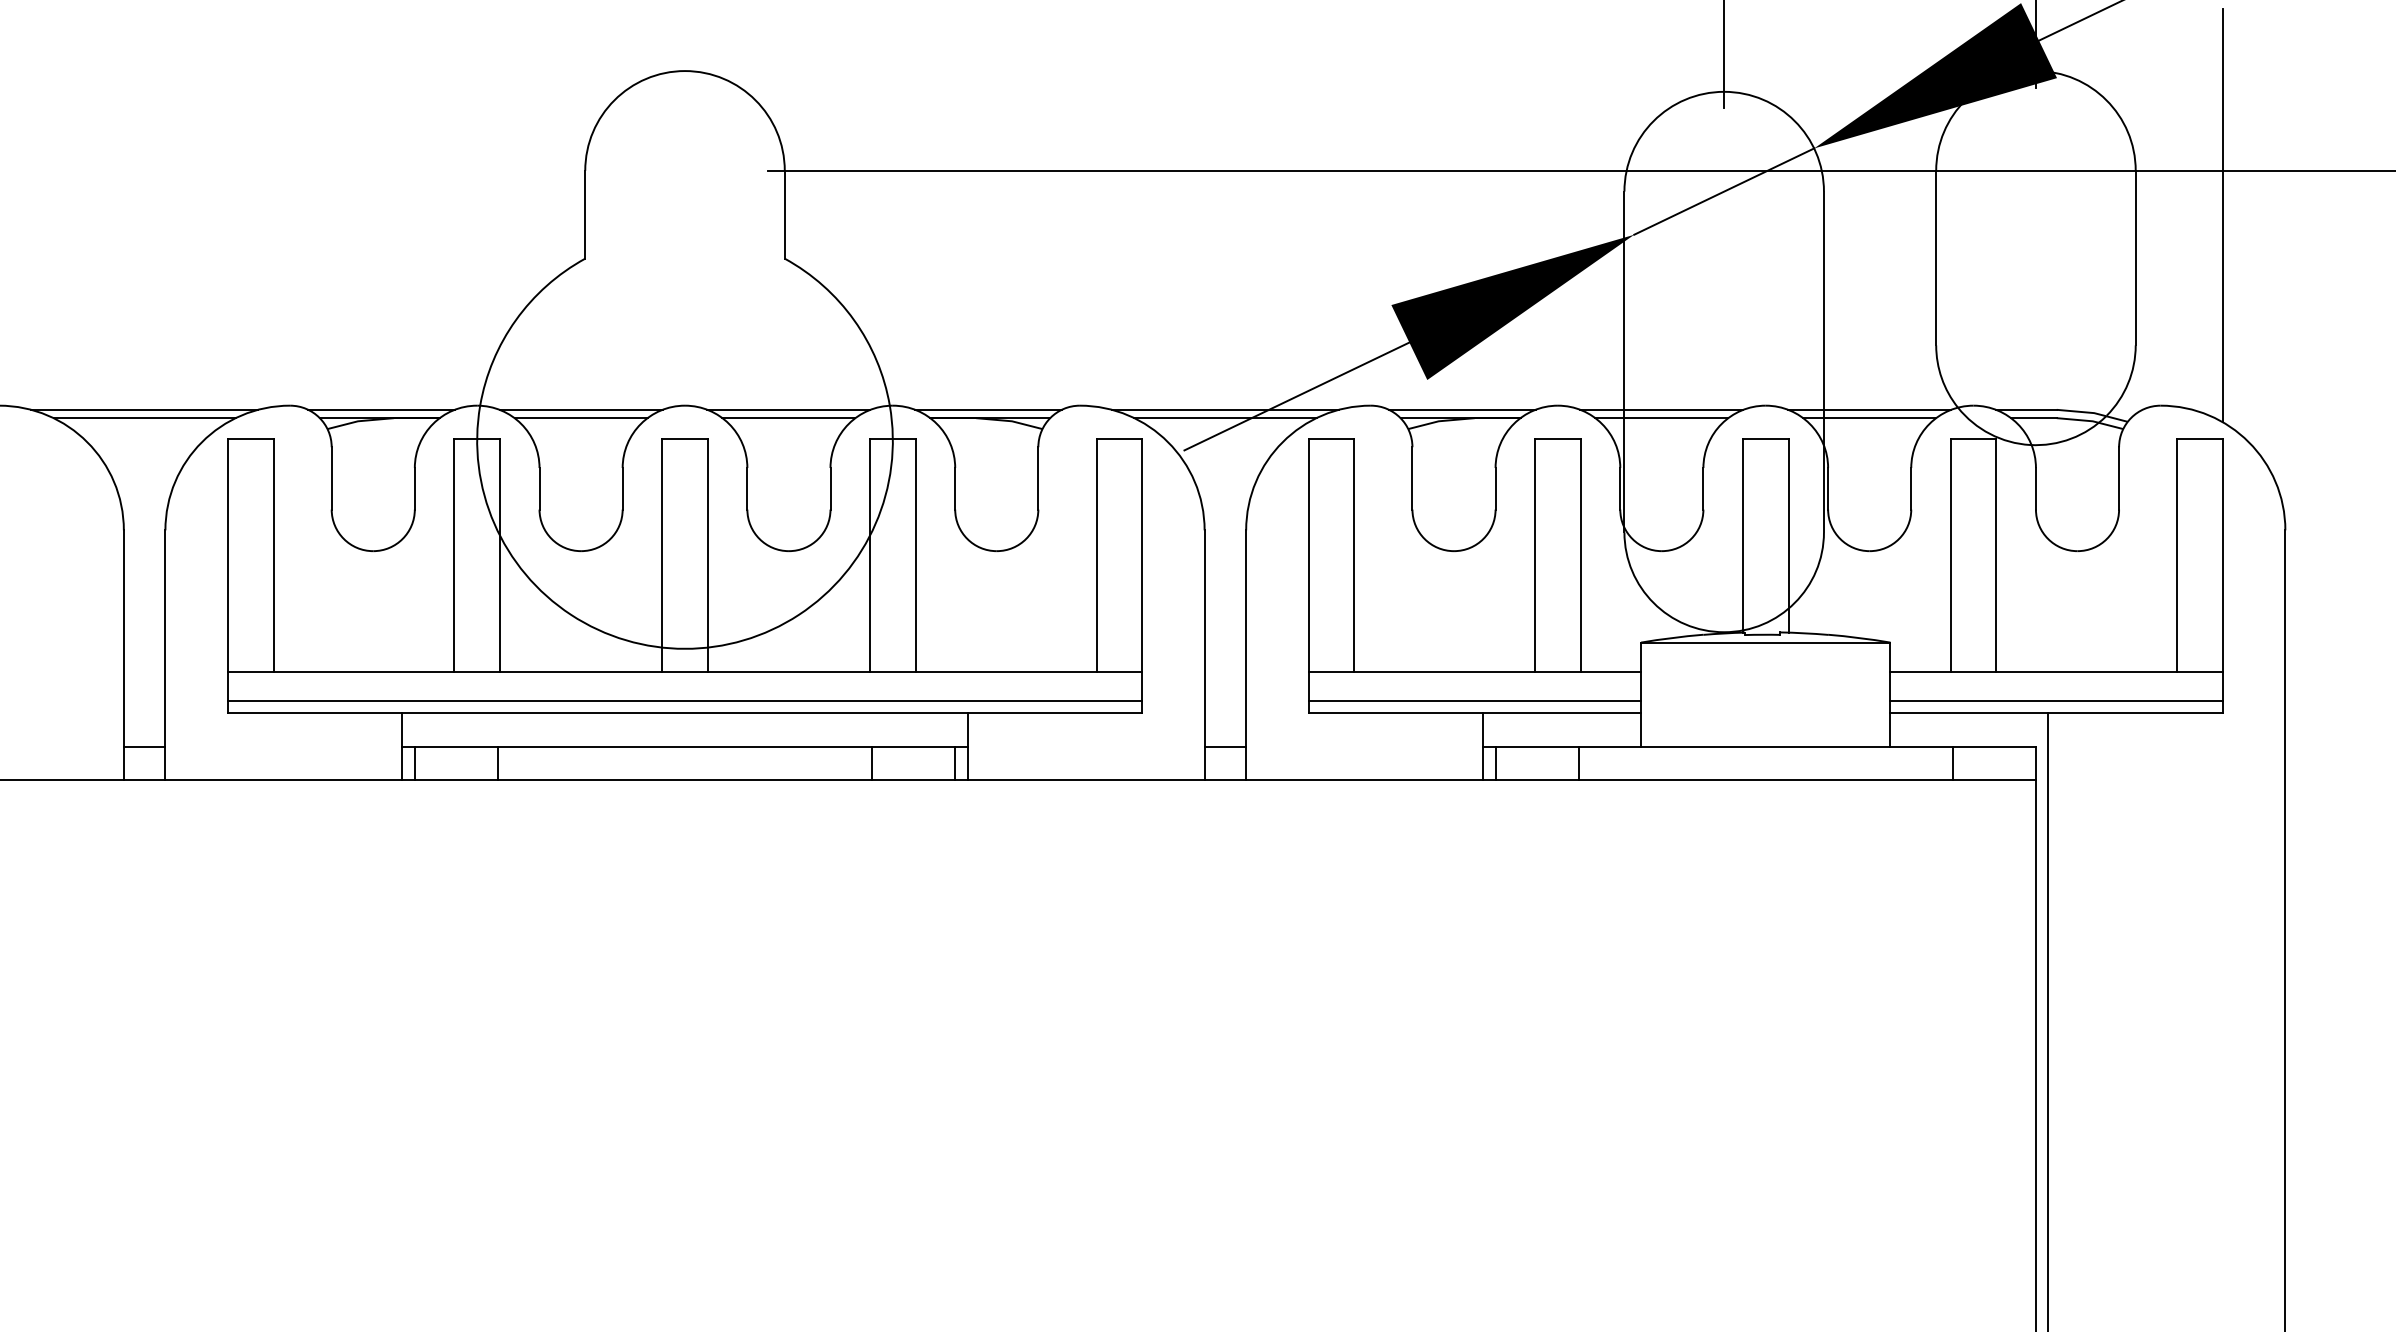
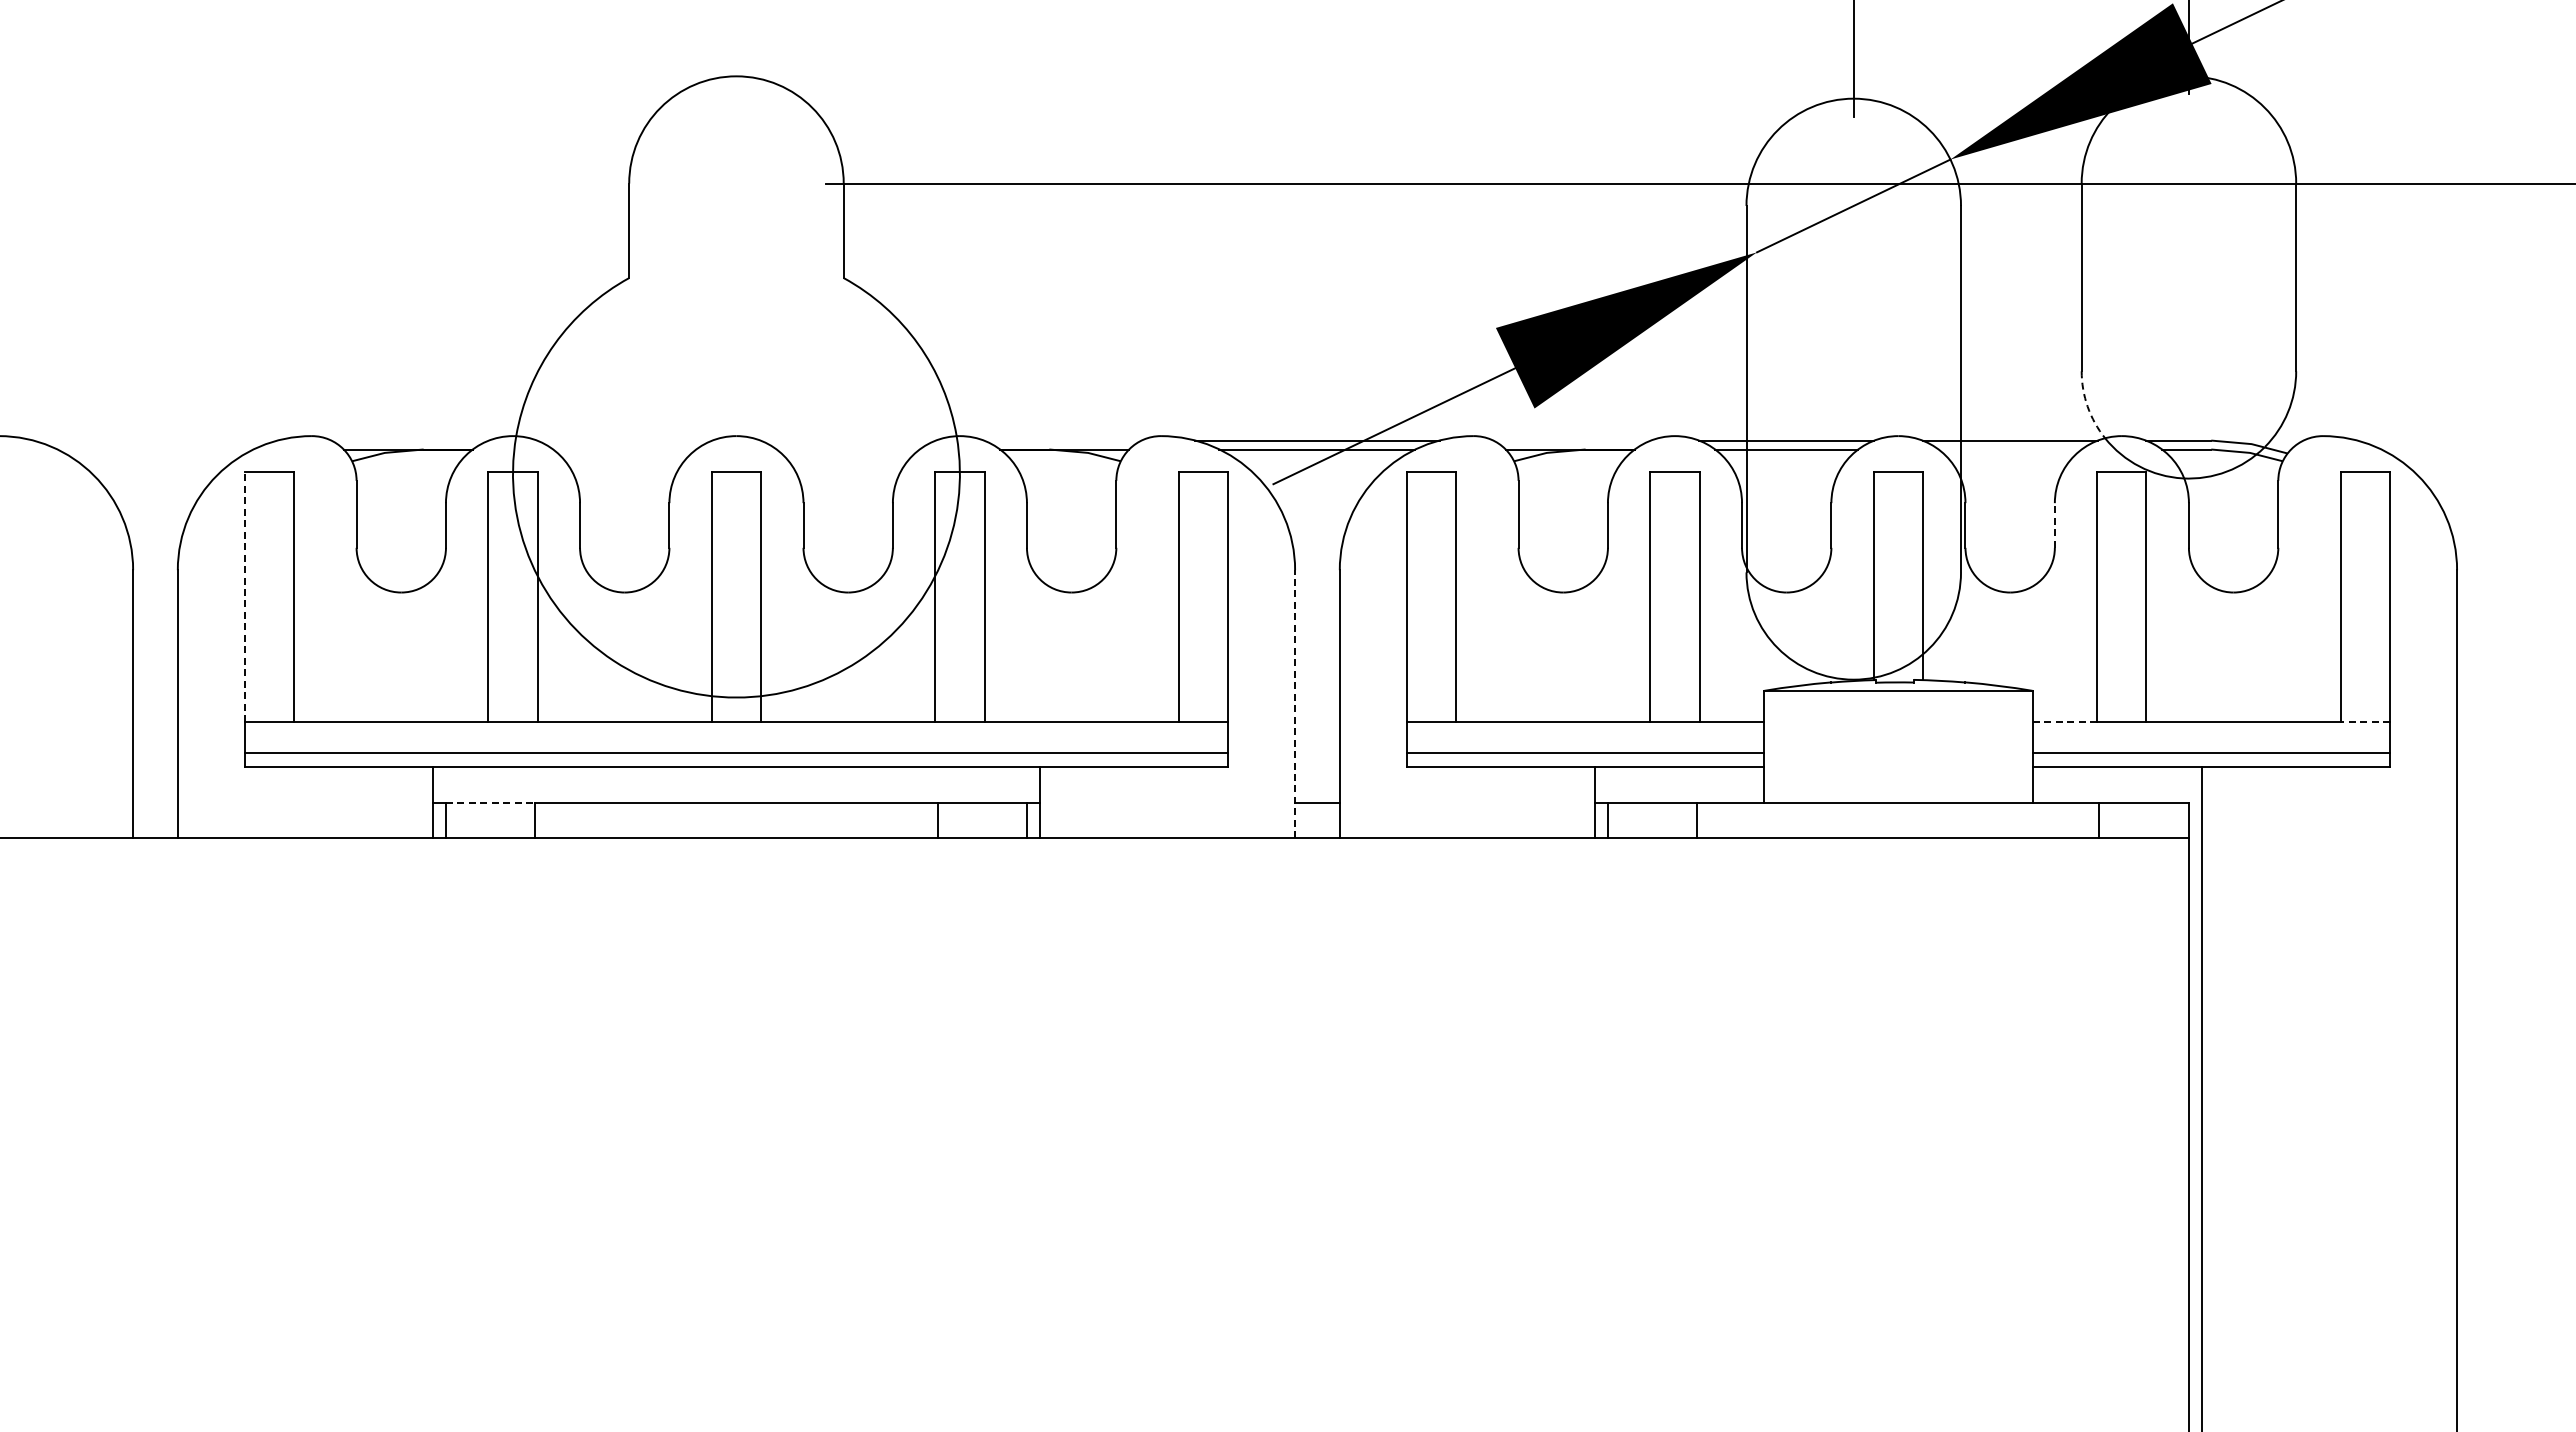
line: (2223, 215) -> (2390, 231), removed
arc: (1941, 378) -> (2087, 406), solid -> dashed
line: (144, 409) -> (155, 440), removed
line: (380, 409) -> (409, 440), removed
line: (580, 409) -> (624, 440), removed
line: (788, 409) -> (847, 440), removed
line: (988, 409) -> (1062, 440), removed
line: (1461, 409) -> (1571, 440), removed
line: (144, 418) -> (155, 449), removed
line: (580, 418) -> (624, 449), removed
line: (788, 418) -> (847, 449), removed
line: (1869, 418) -> (2009, 449), removed
line: (1910, 488) -> (2054, 525), solid -> dashed
line: (227, 554) -> (244, 596), solid -> dashed
line: (1204, 654) -> (1295, 703), solid -> dashed
line: (1920, 672) -> (2064, 722), solid -> dashed
line: (2200, 672) -> (2365, 722), solid -> dashed
line: (144, 746) -> (155, 802), removed
line: (456, 746) -> (490, 802), solid -> dashed

